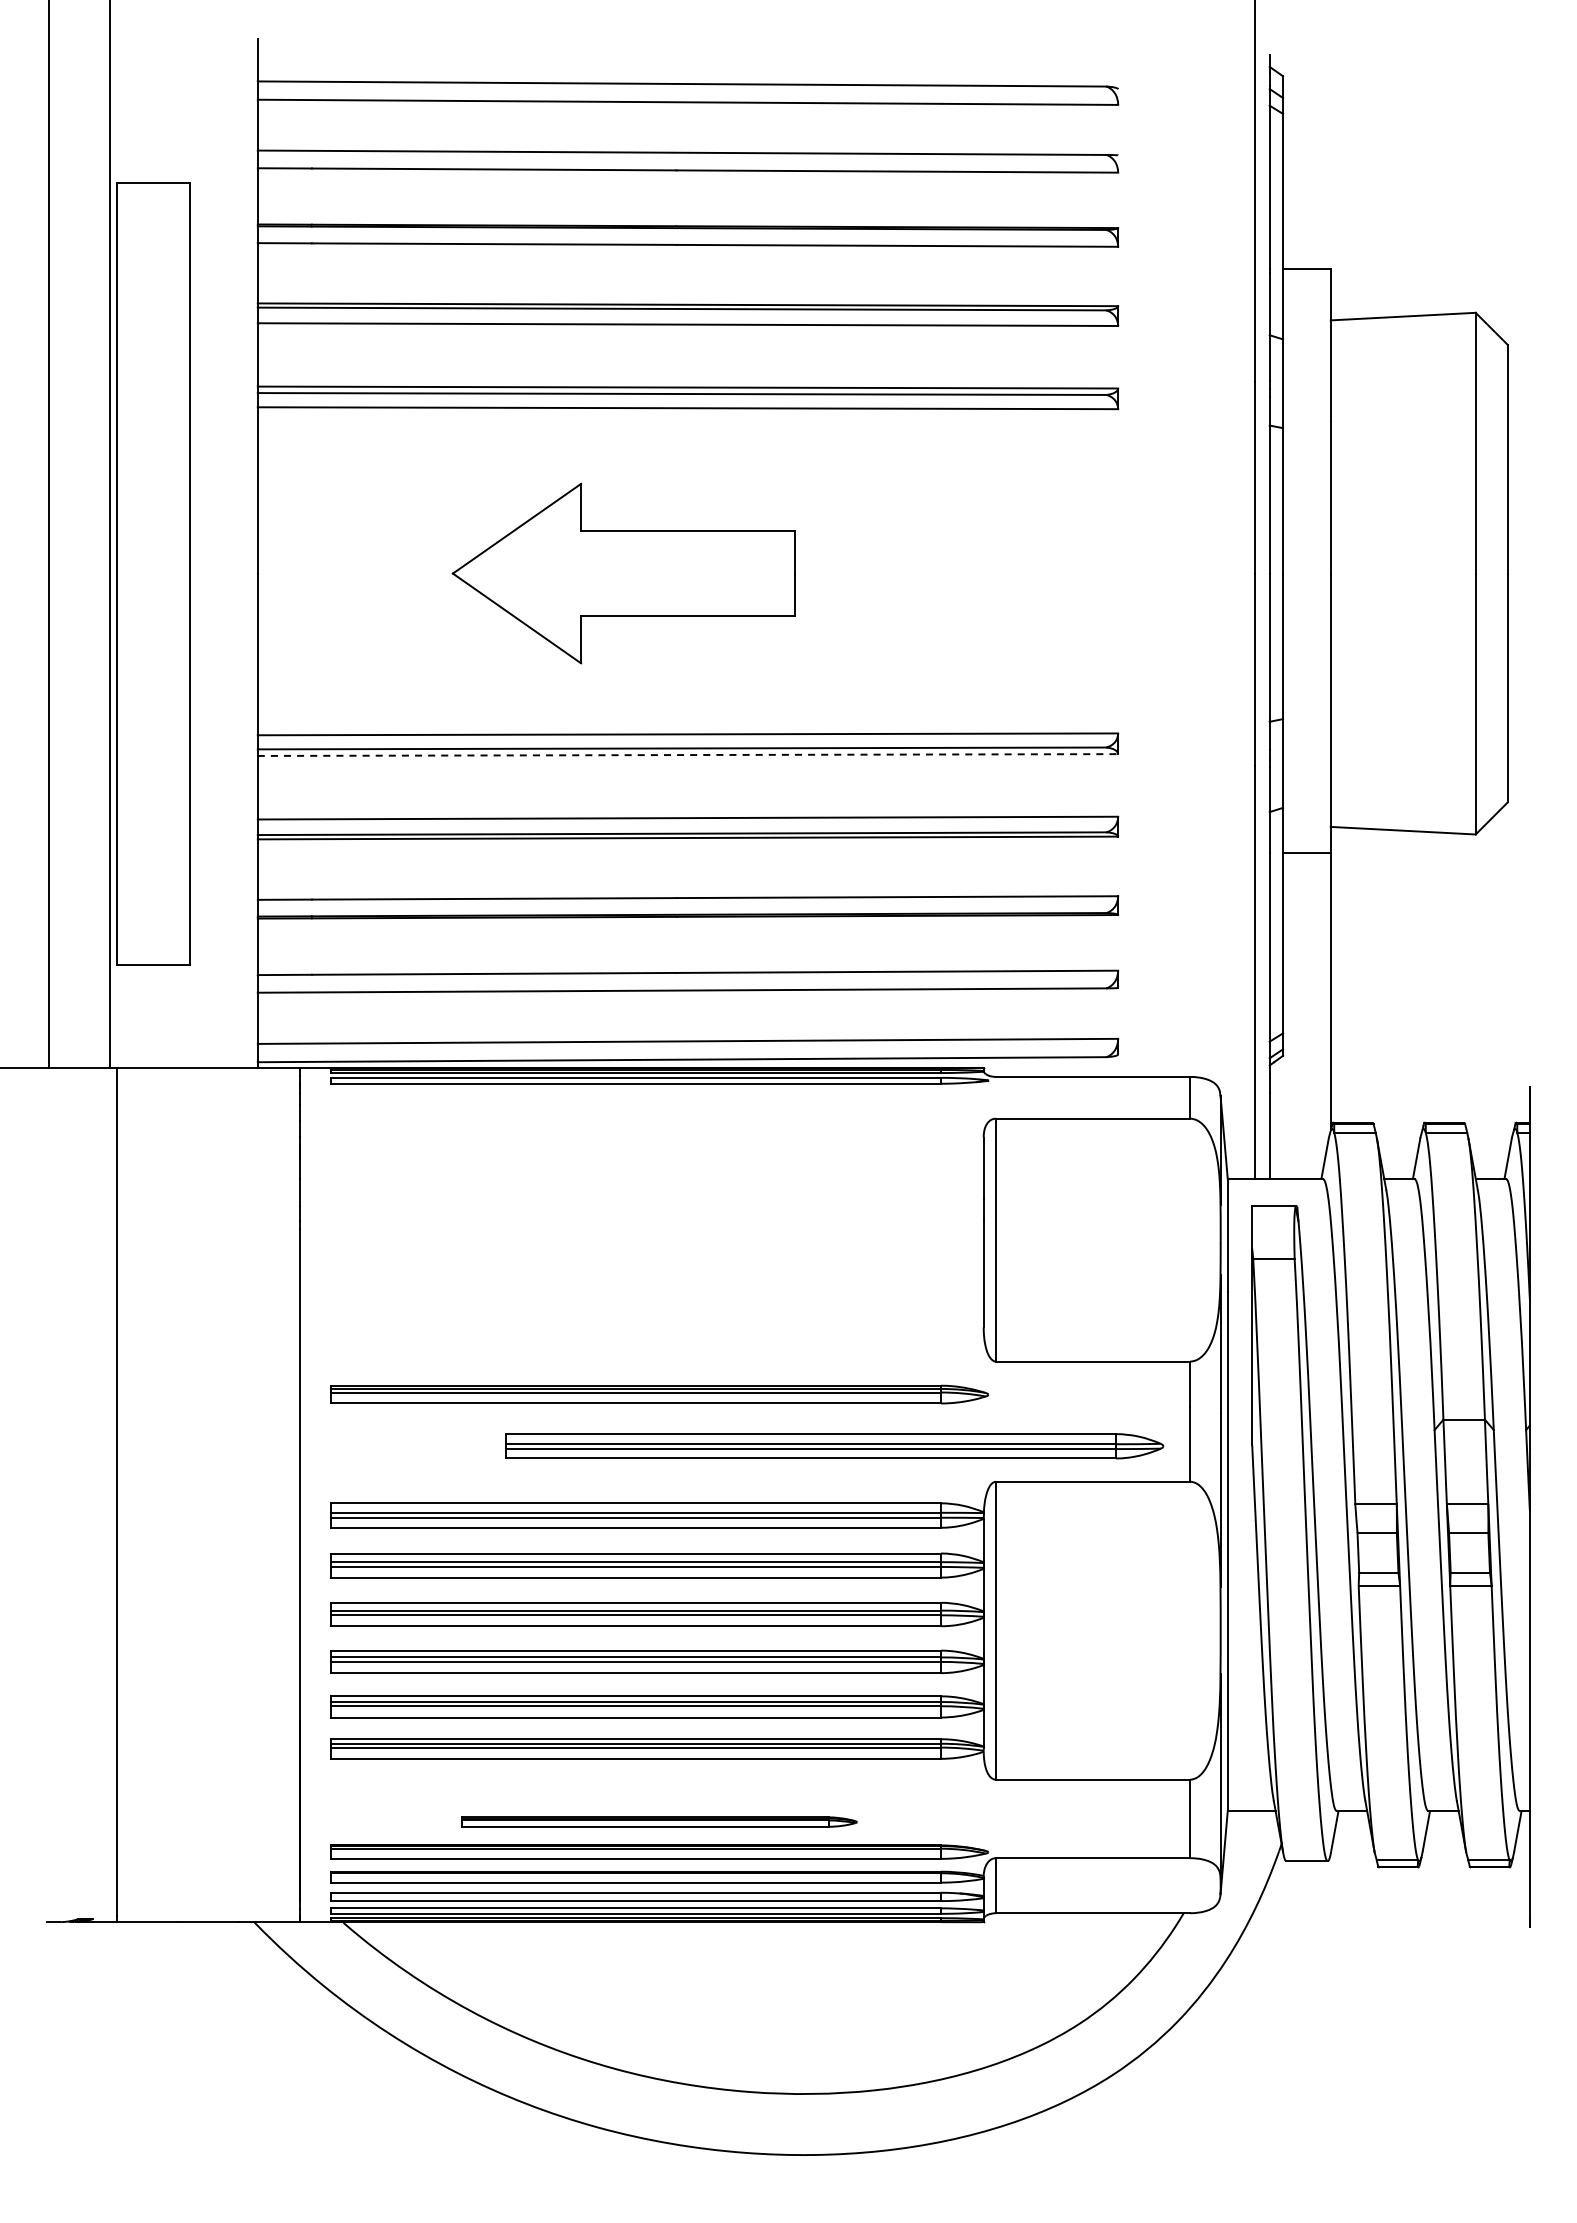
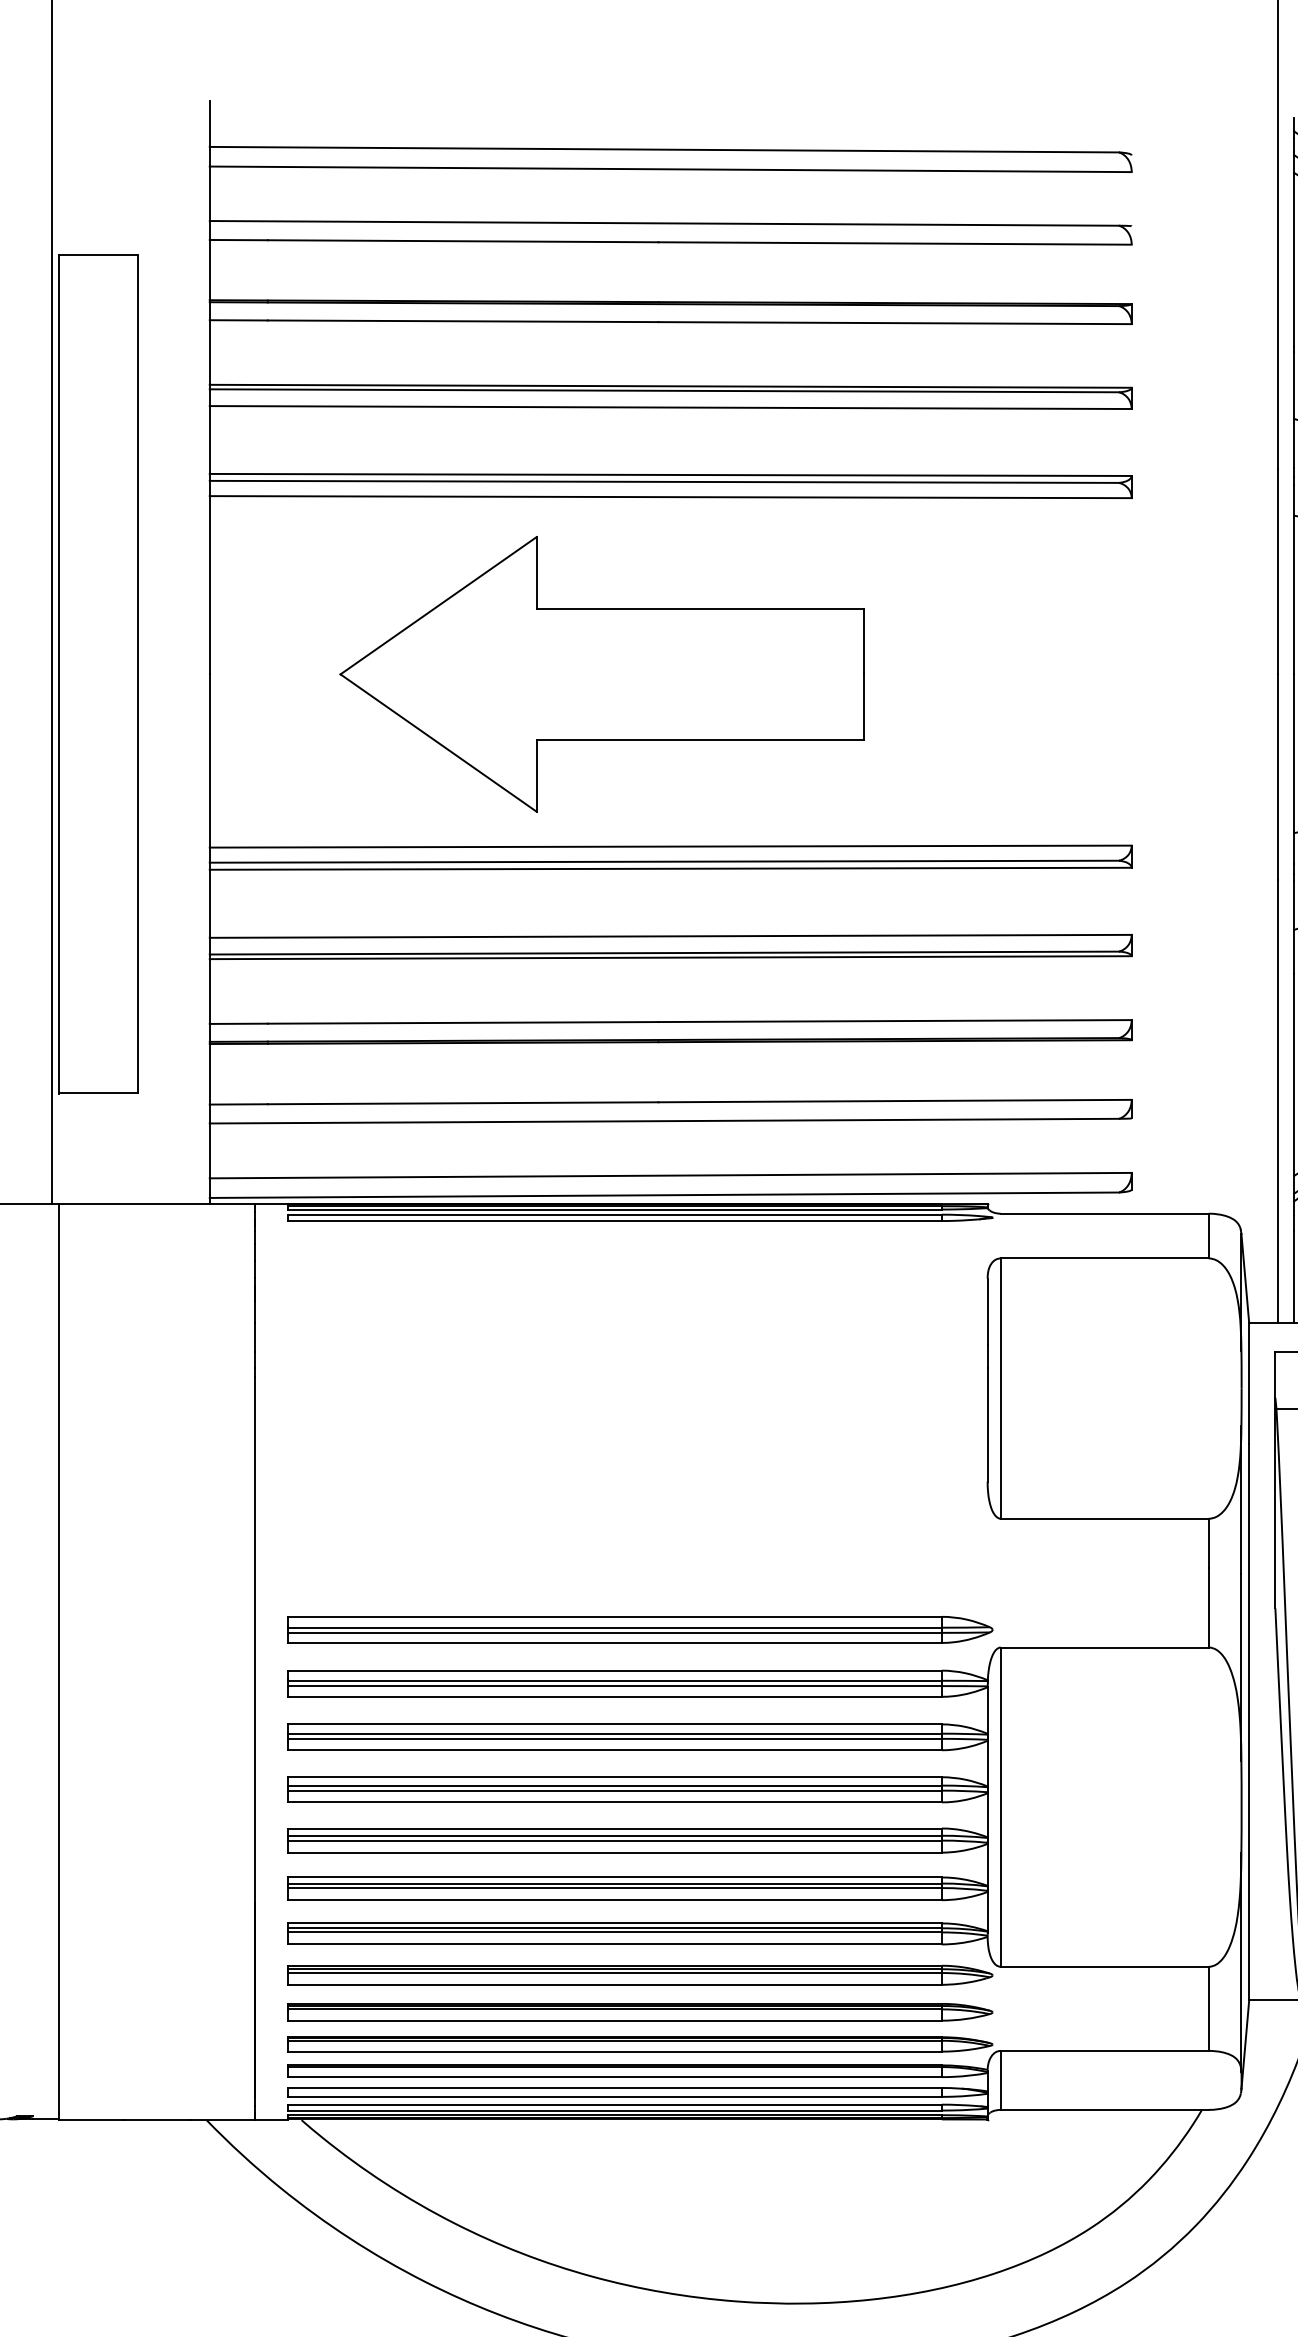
part: (623, 573) -> (601, 674), size x1.43
line: (688, 755) -> (671, 869), dashed -> solid
part: (659, 1394) -> (640, 1975), moved
part: (834, 1446) -> (640, 1630), moved
part: (659, 1821) -> (640, 2011), size x1.67

